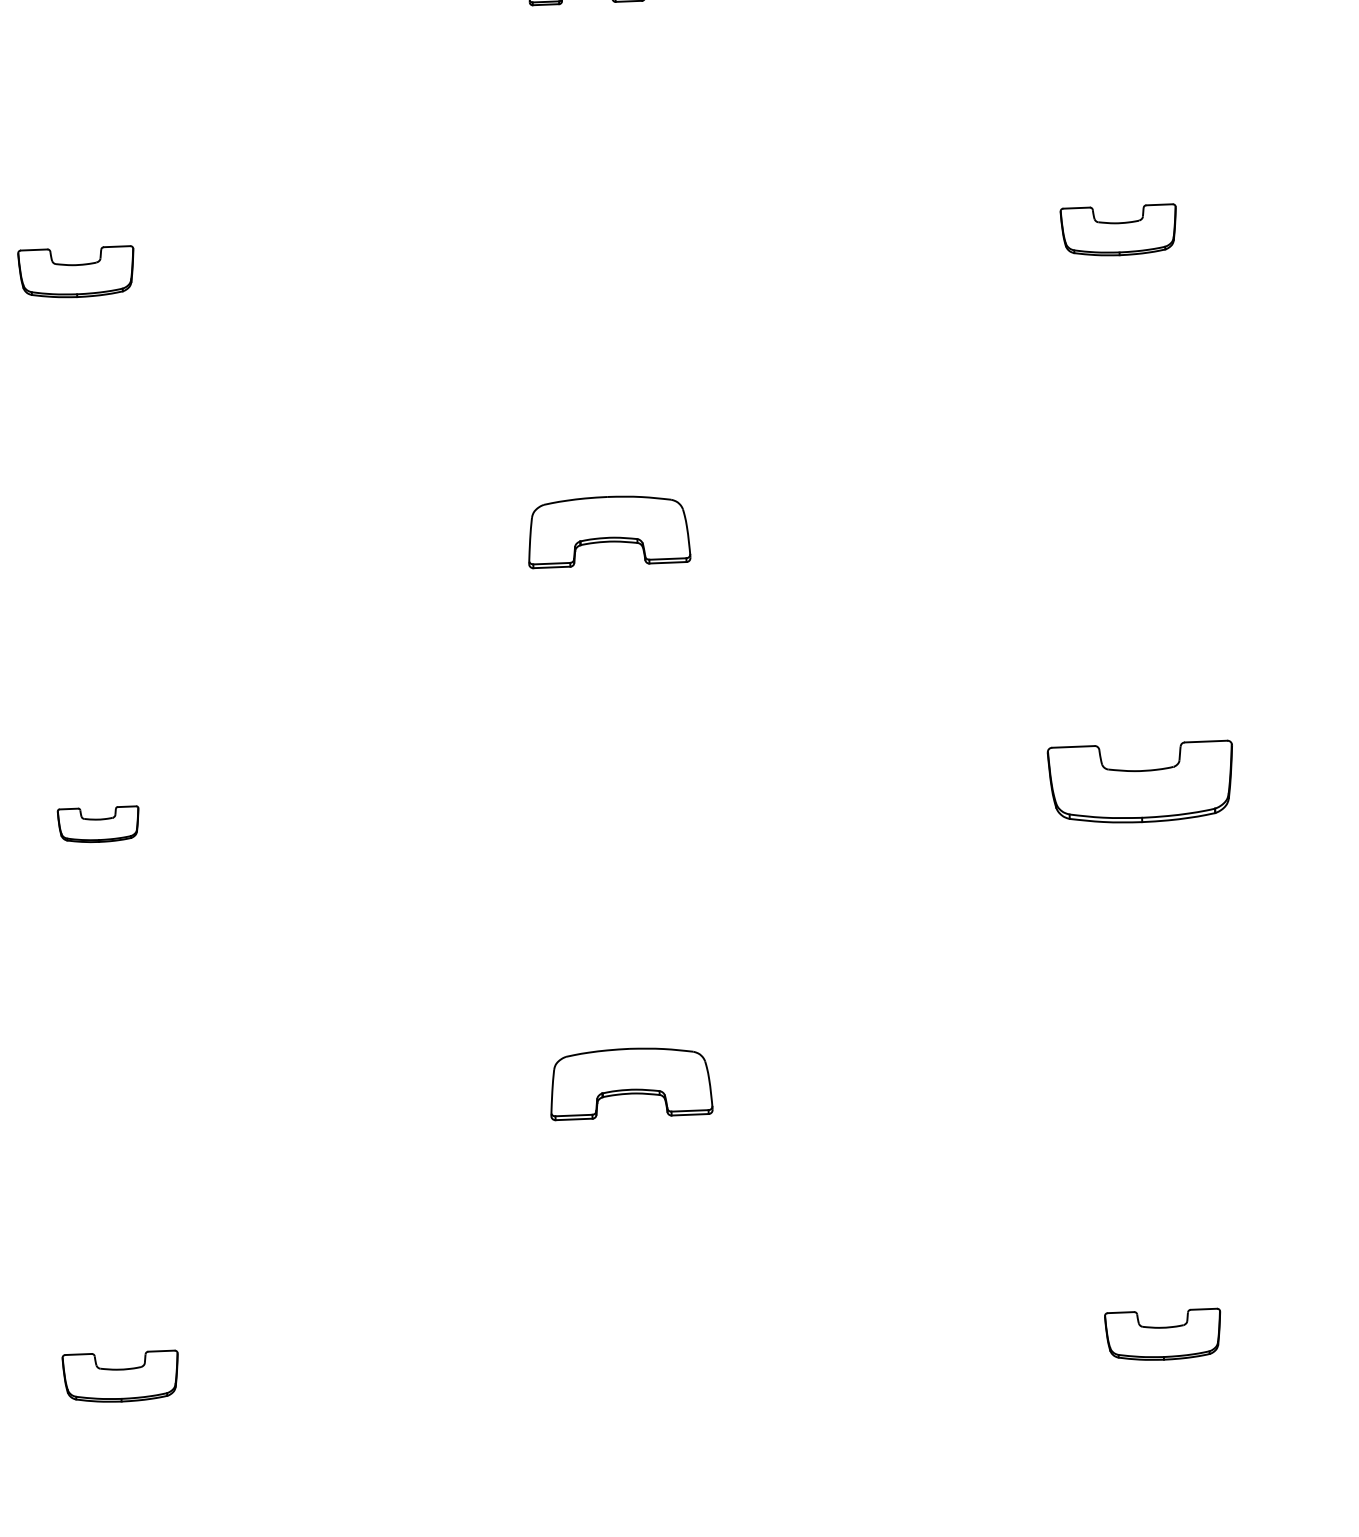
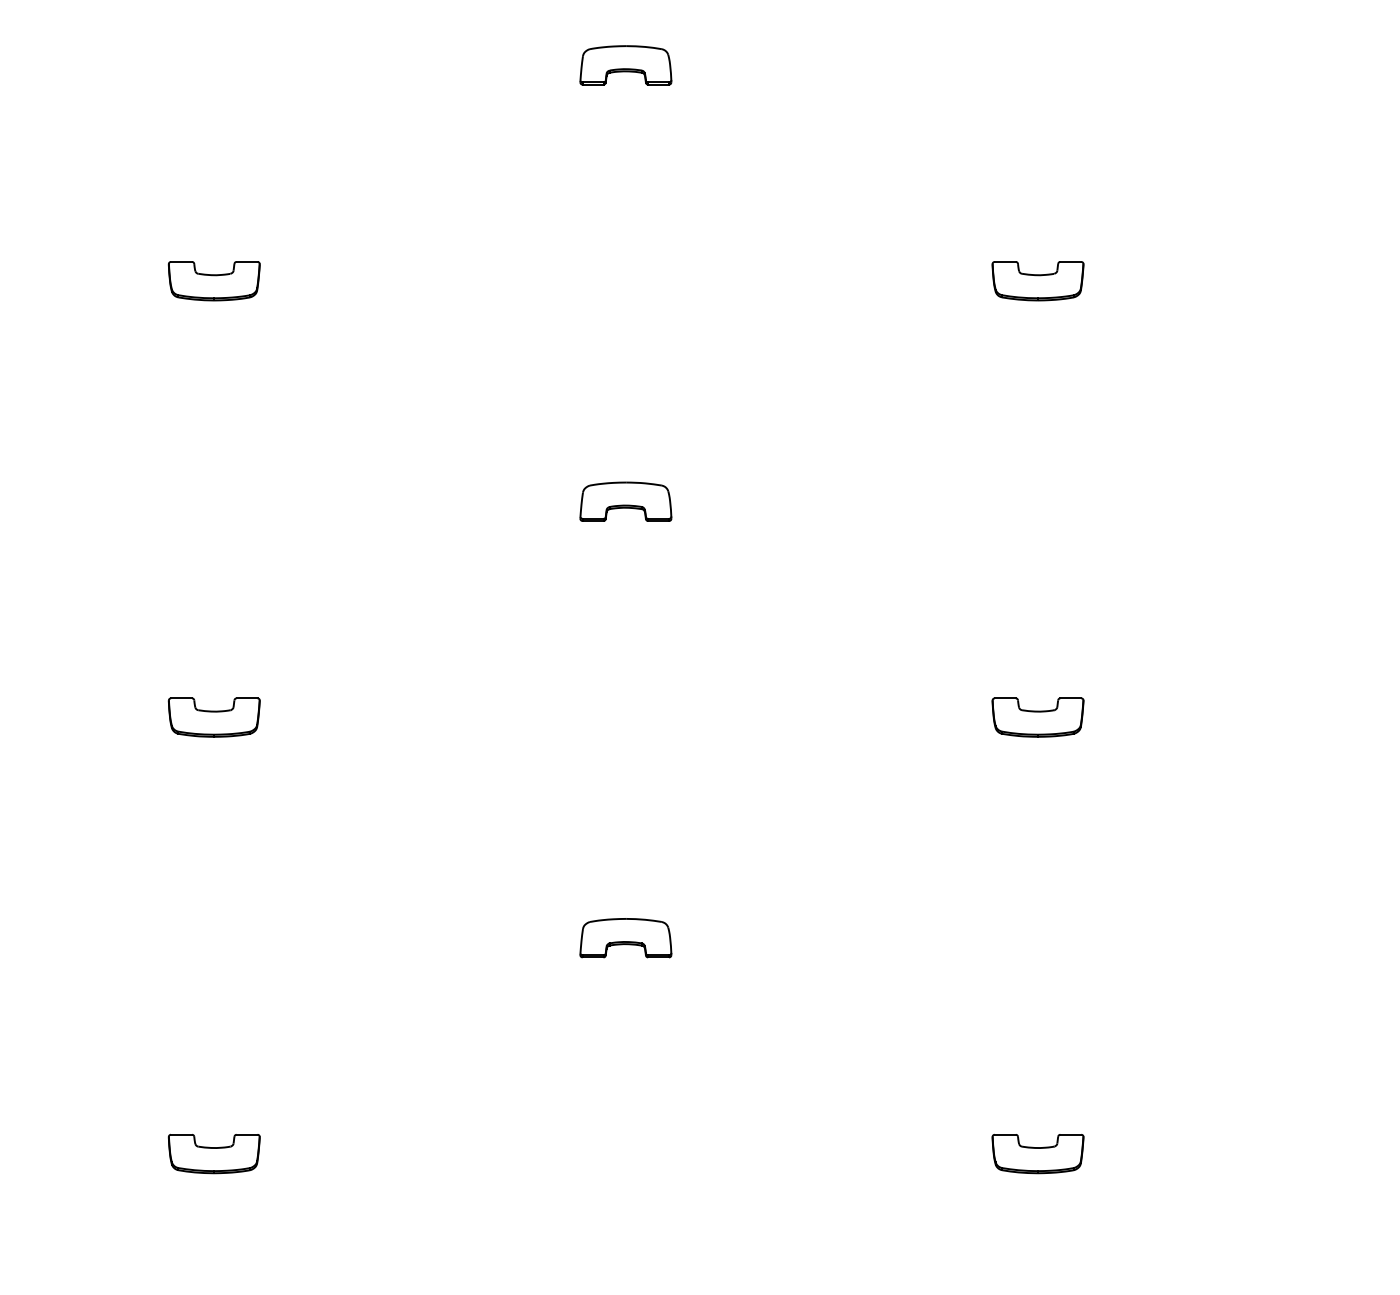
part: (608, 530) -> (625, 501), size x0.71
part: (1140, 782) -> (1037, 717), size x0.62
part: (97, 824) -> (213, 717), size x1.43
part: (630, 1083) -> (625, 938), size x0.71

